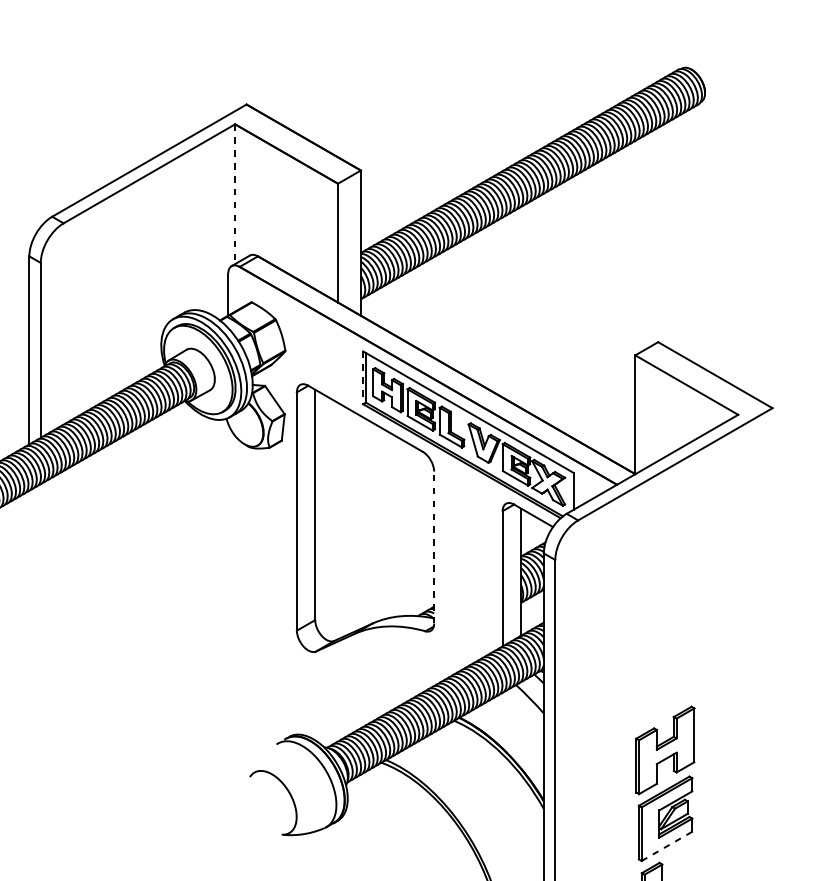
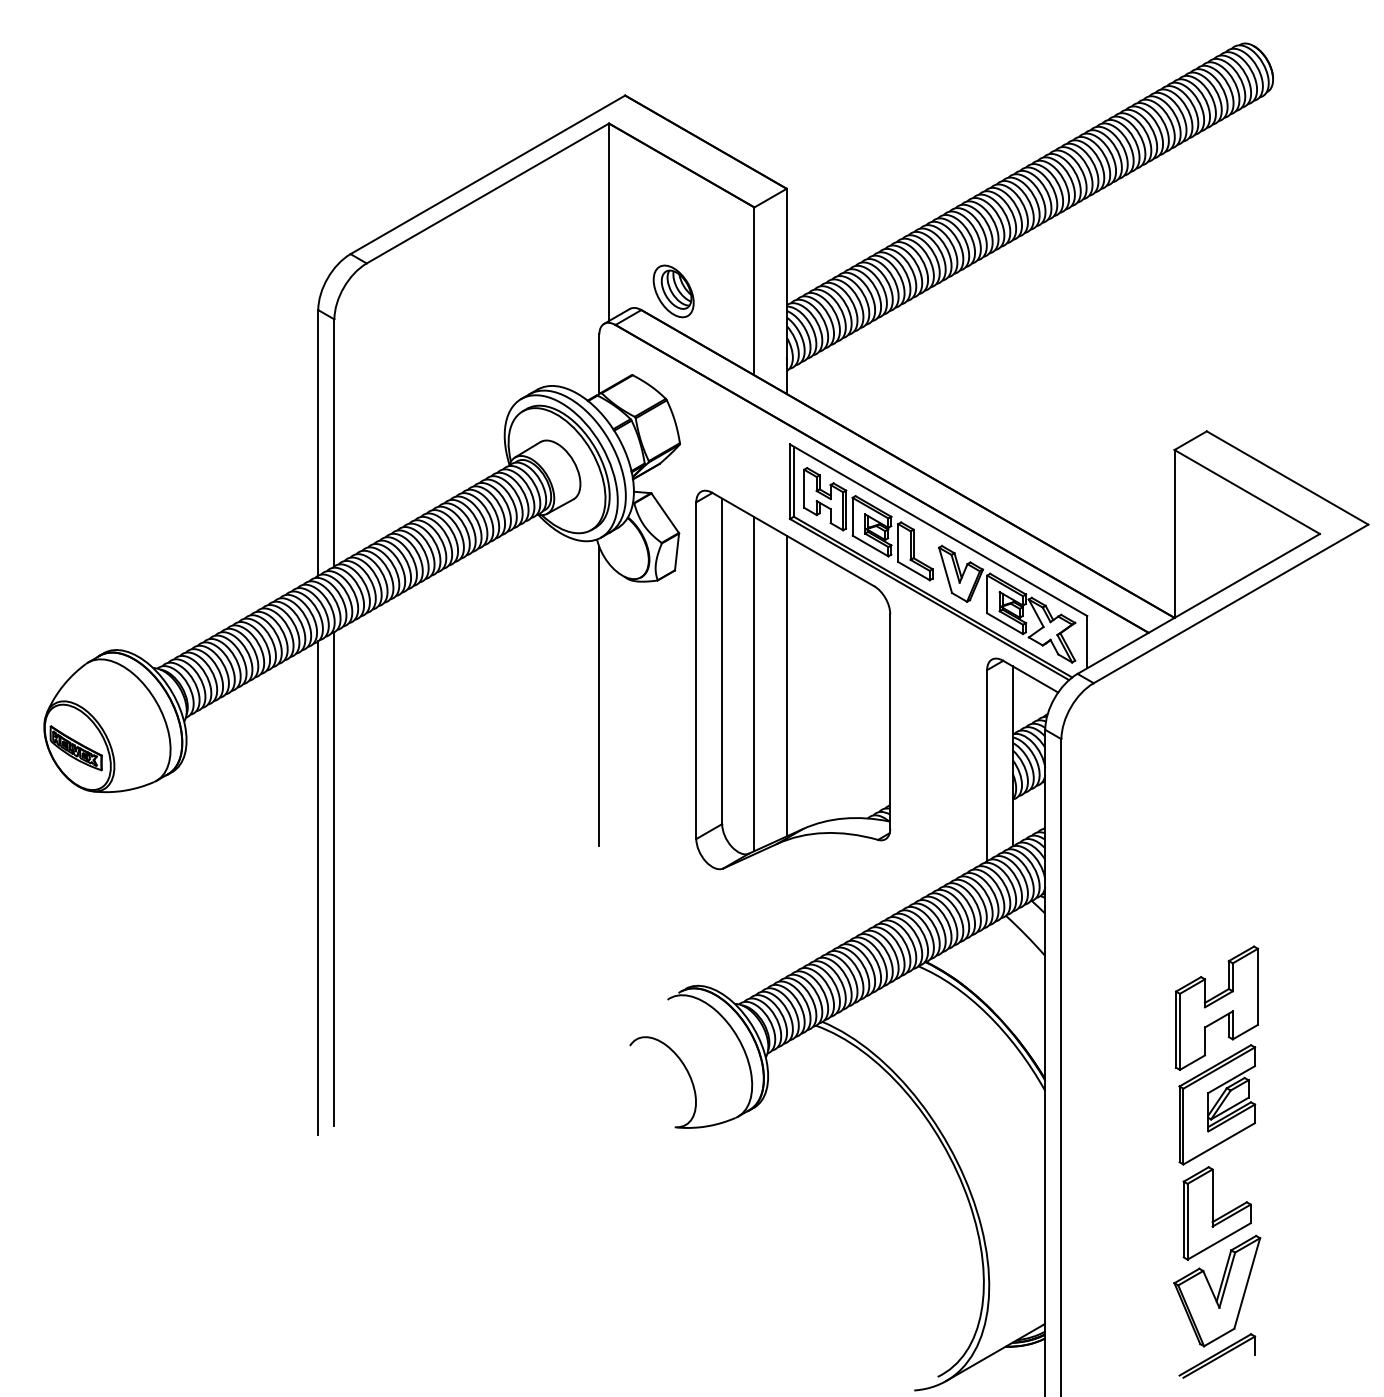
line: (235, 194) -> (609, 222), dashed -> solid
part: (280, 243) -> (673, 291), added
line: (362, 378) -> (789, 482), dashed -> solid
line: (338, 521) -> (754, 684), added
line: (360, 522) -> (786, 685), added
line: (228, 529) -> (599, 696), added
line: (434, 546) -> (890, 720), dashed -> solid
line: (40, 659) -> (334, 879), added
line: (29, 665) -> (318, 888), added
line: (667, 846) -> (1219, 1143), dashed -> solid

